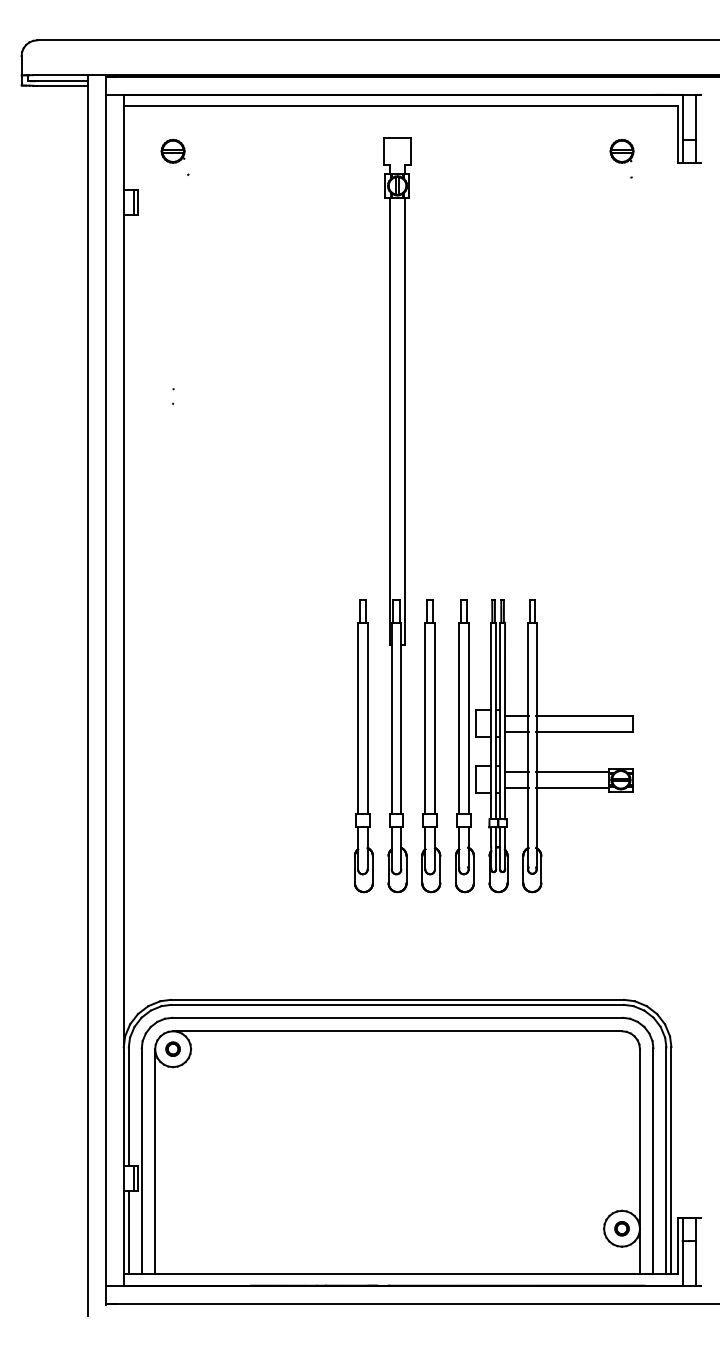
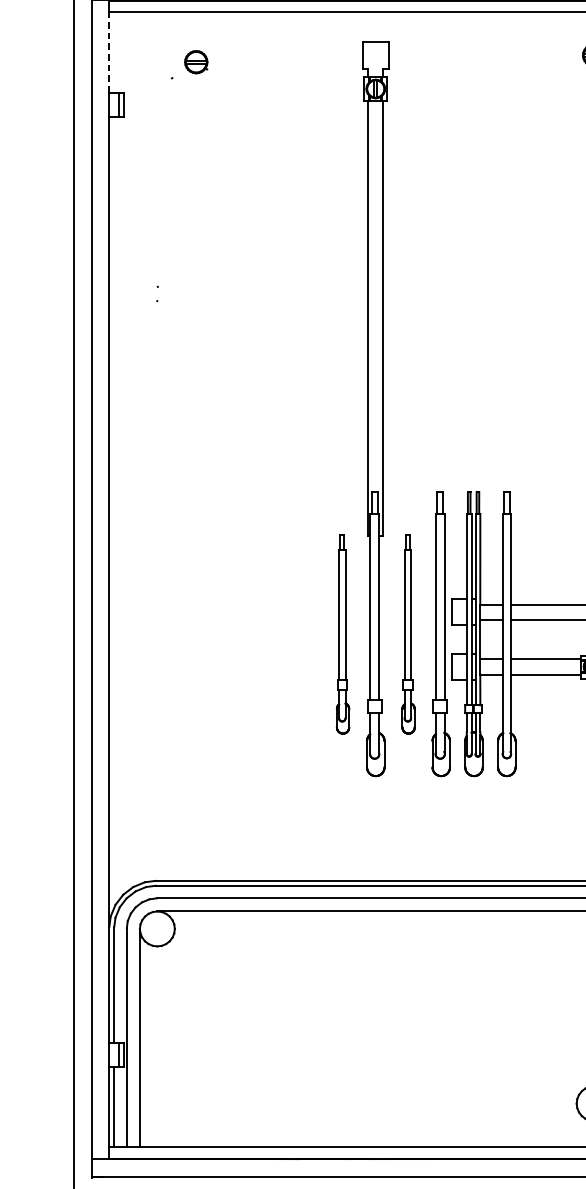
line: (123, 148) -> (109, 52), solid -> dashed
part: (172, 151) -> (195, 62), moved
part: (363, 746) -> (342, 634), size x0.7
part: (431, 746) -> (408, 634), size x0.7
part: (172, 1048) -> (156, 928), removed

